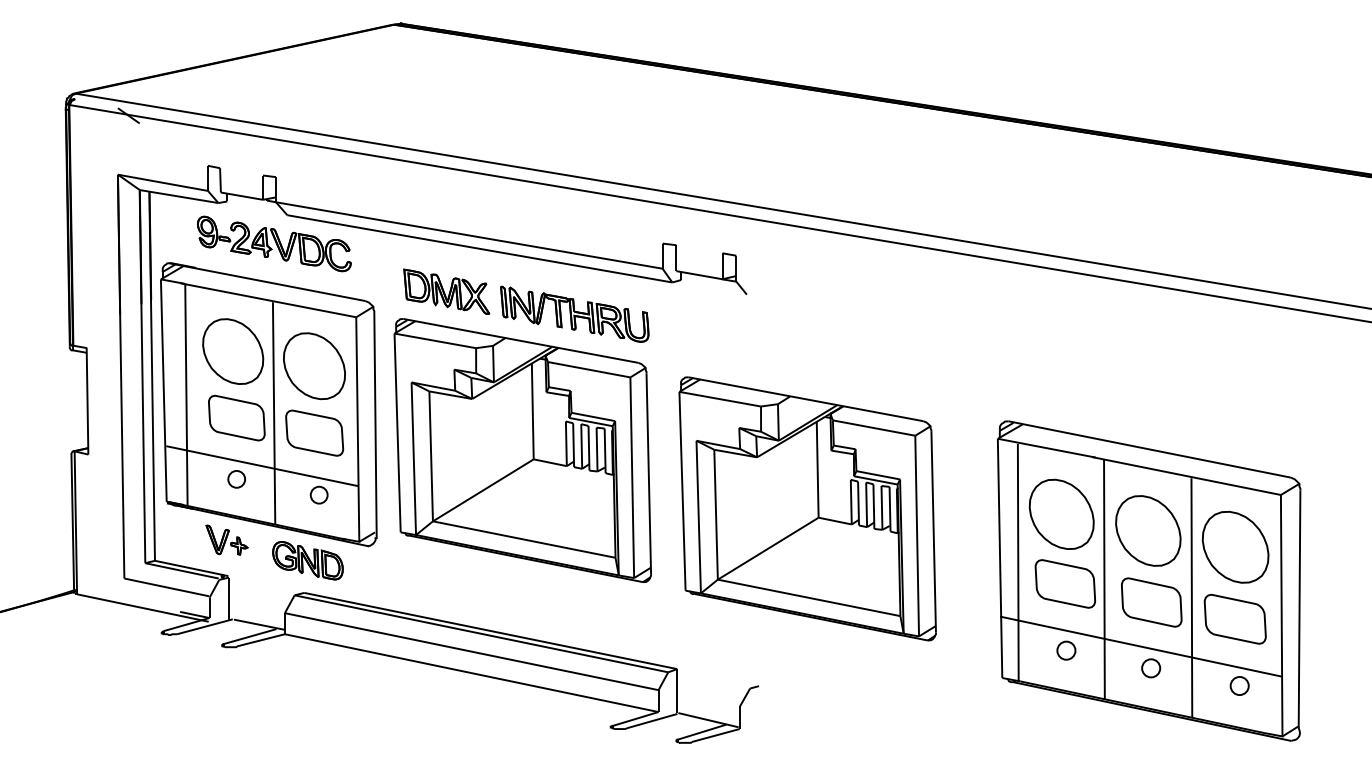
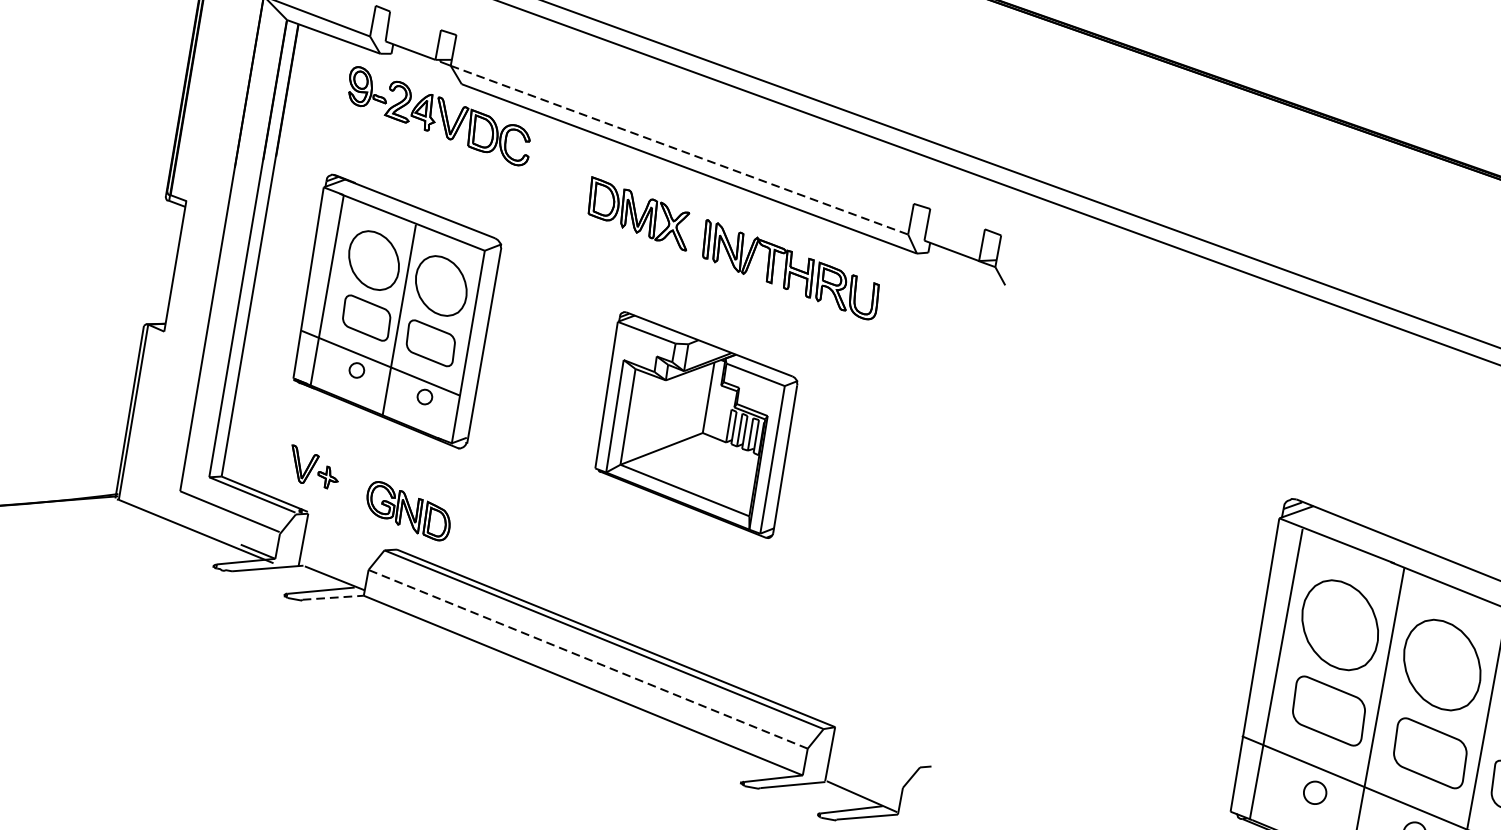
line: (469, 235) -> (679, 150), solid -> dashed
part: (268, 404) -> (395, 311), size x0.7
part: (522, 450) -> (695, 424), size x0.6
part: (807, 508) -> (1030, 560), removed
line: (261, 640) -> (333, 598), solid -> dashed
line: (471, 651) -> (587, 659), solid -> dashed

